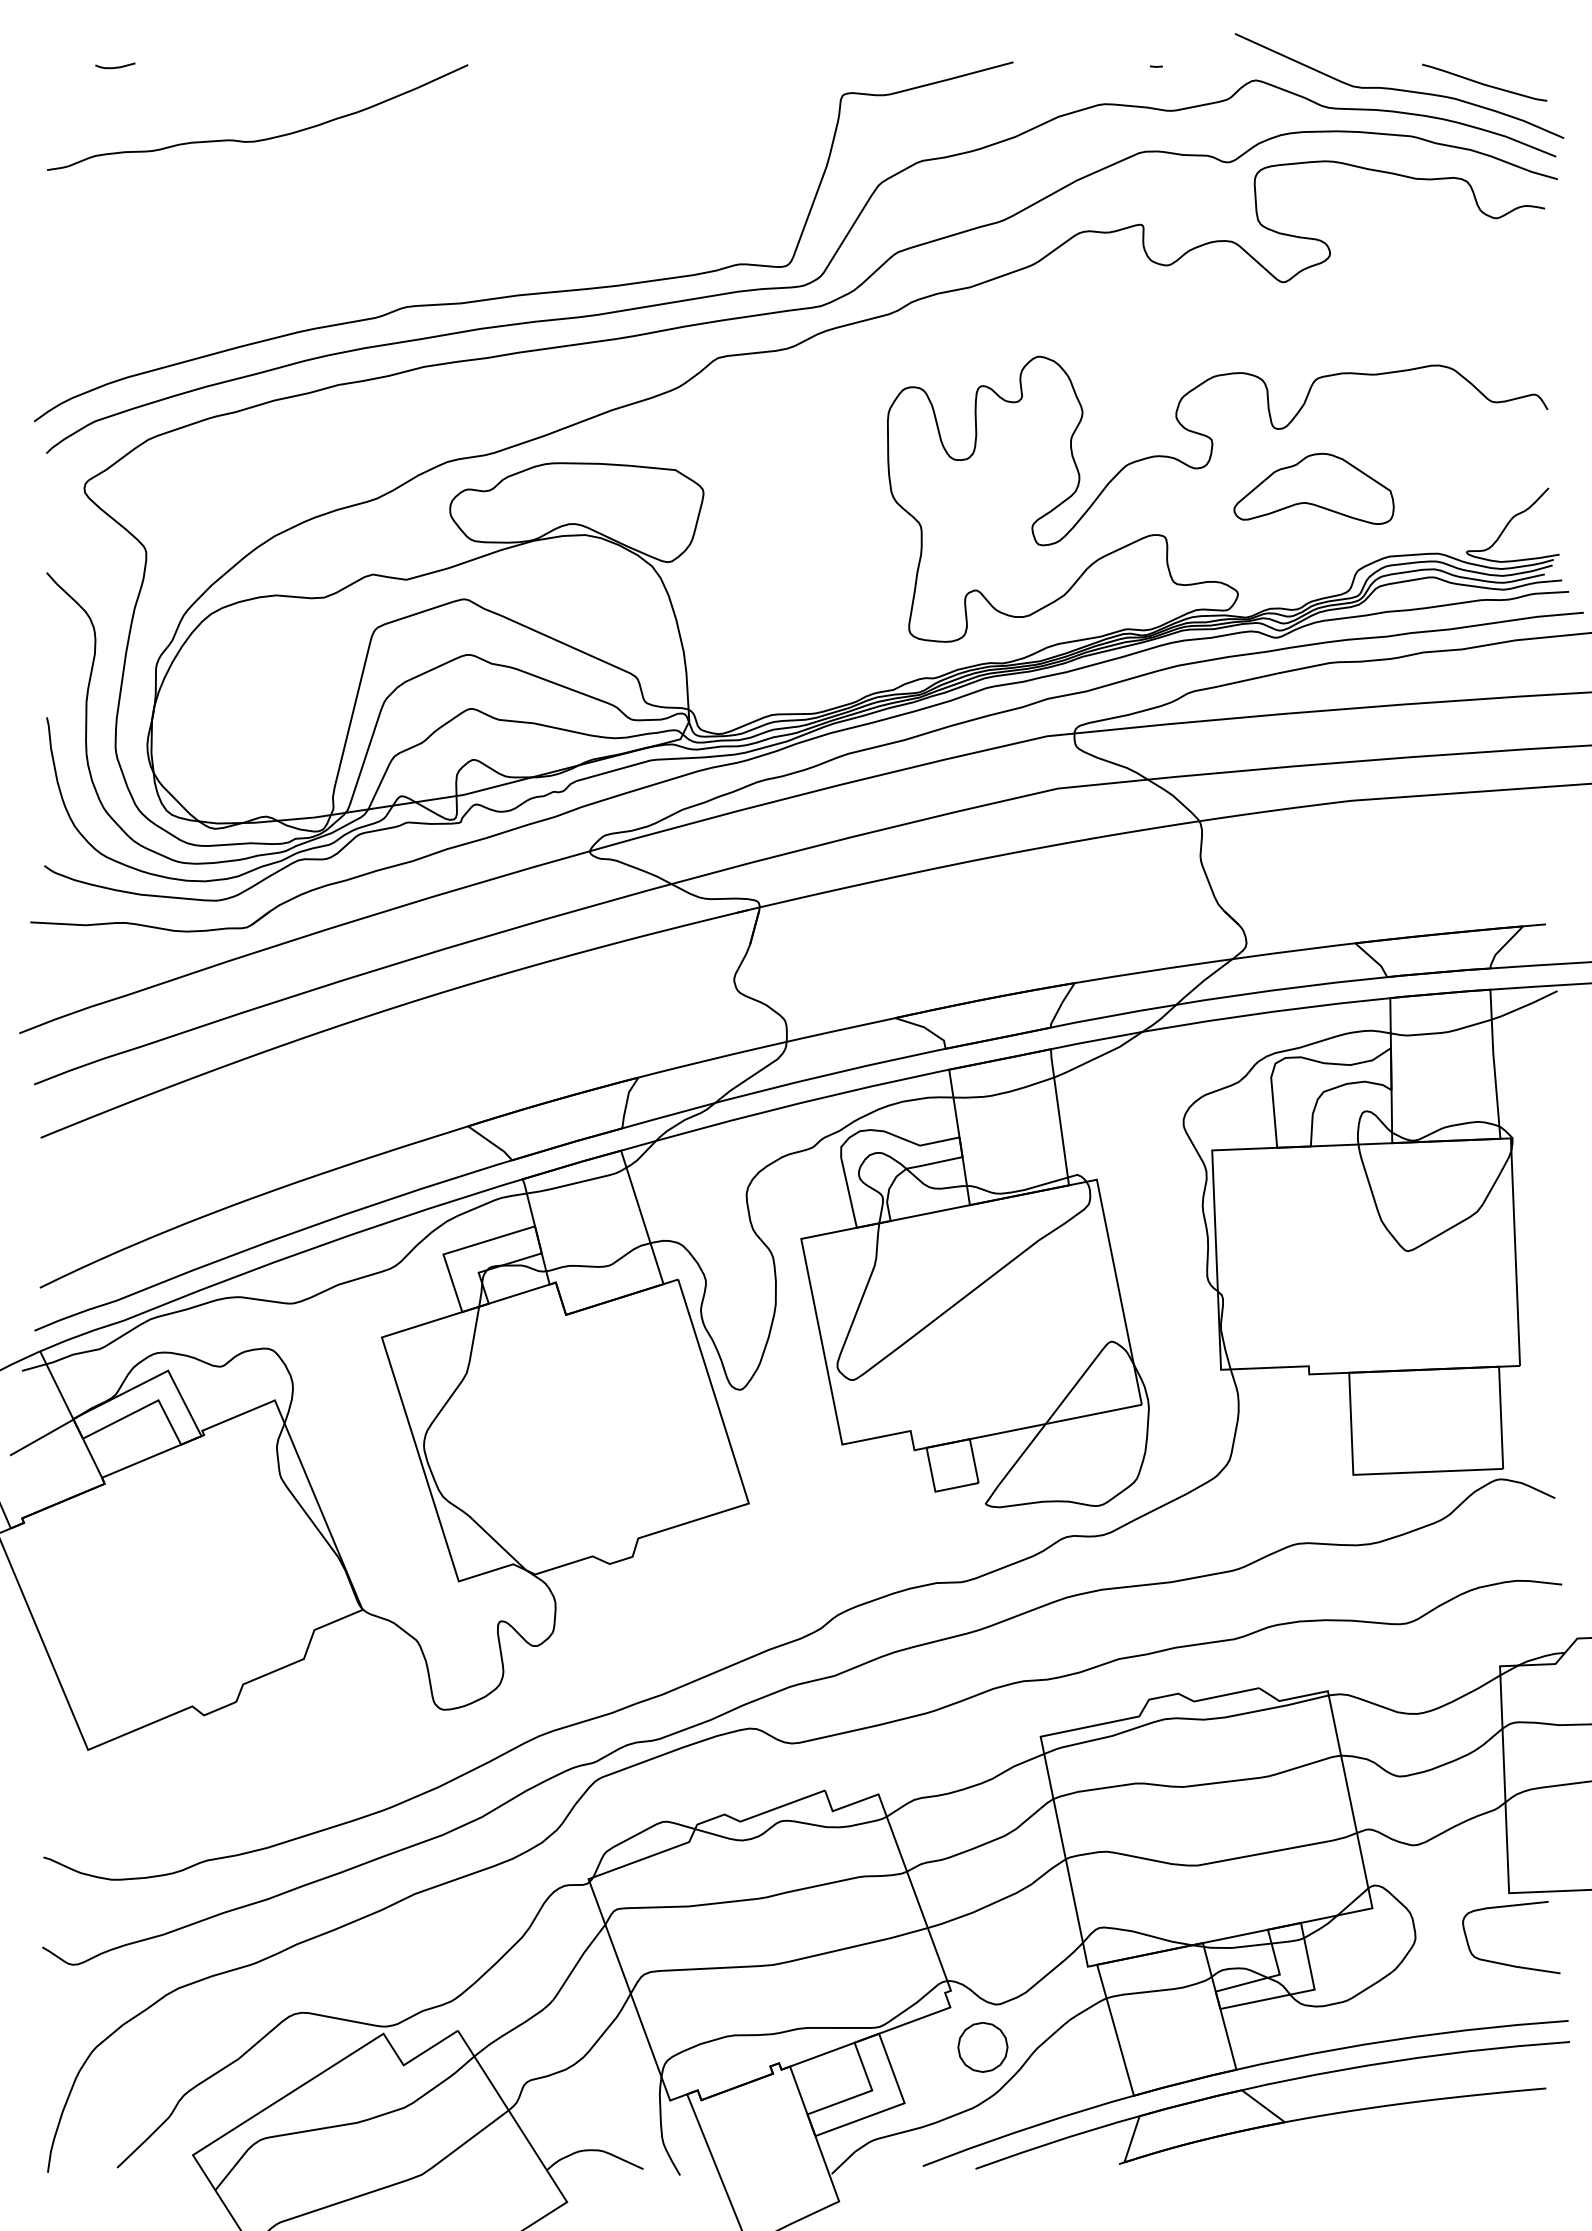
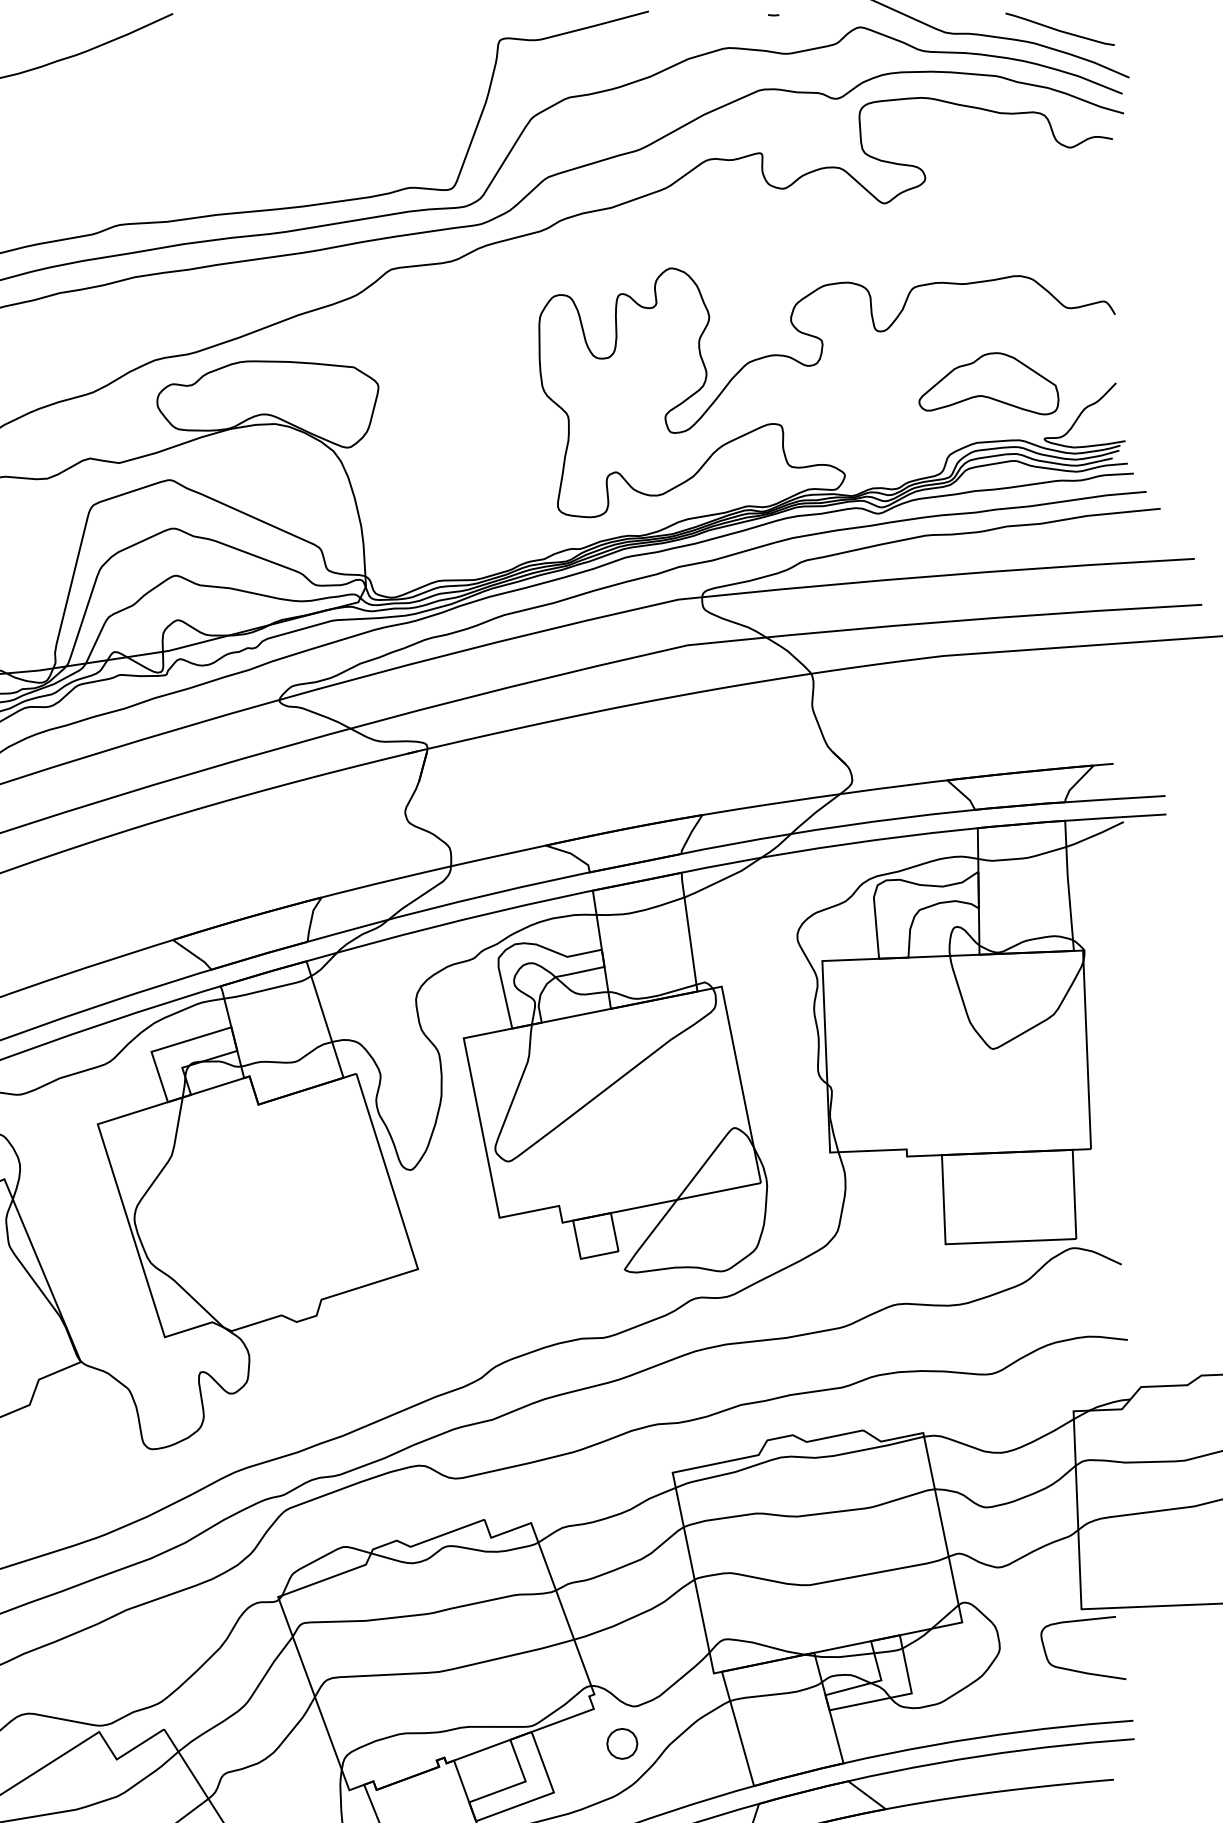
part: (1313, 488) -> (988, 383), moved
part: (982, 2047) -> (621, 1743), size x0.7

